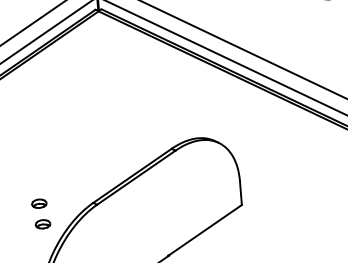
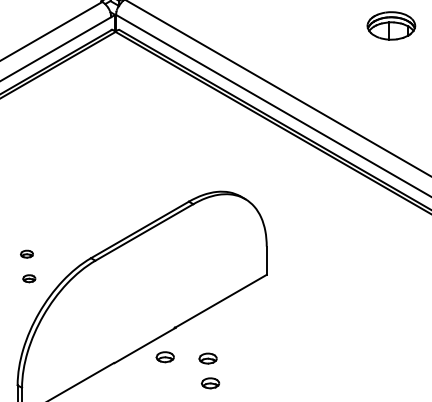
part: (38, 204) -> (26, 254), size x0.7
part: (42, 224) -> (28, 278), size x0.7

